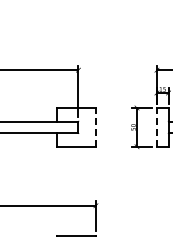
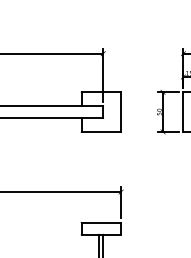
line: (96, 127) -> (121, 112), dashed -> solid
line: (157, 127) -> (183, 112), dashed -> solid

